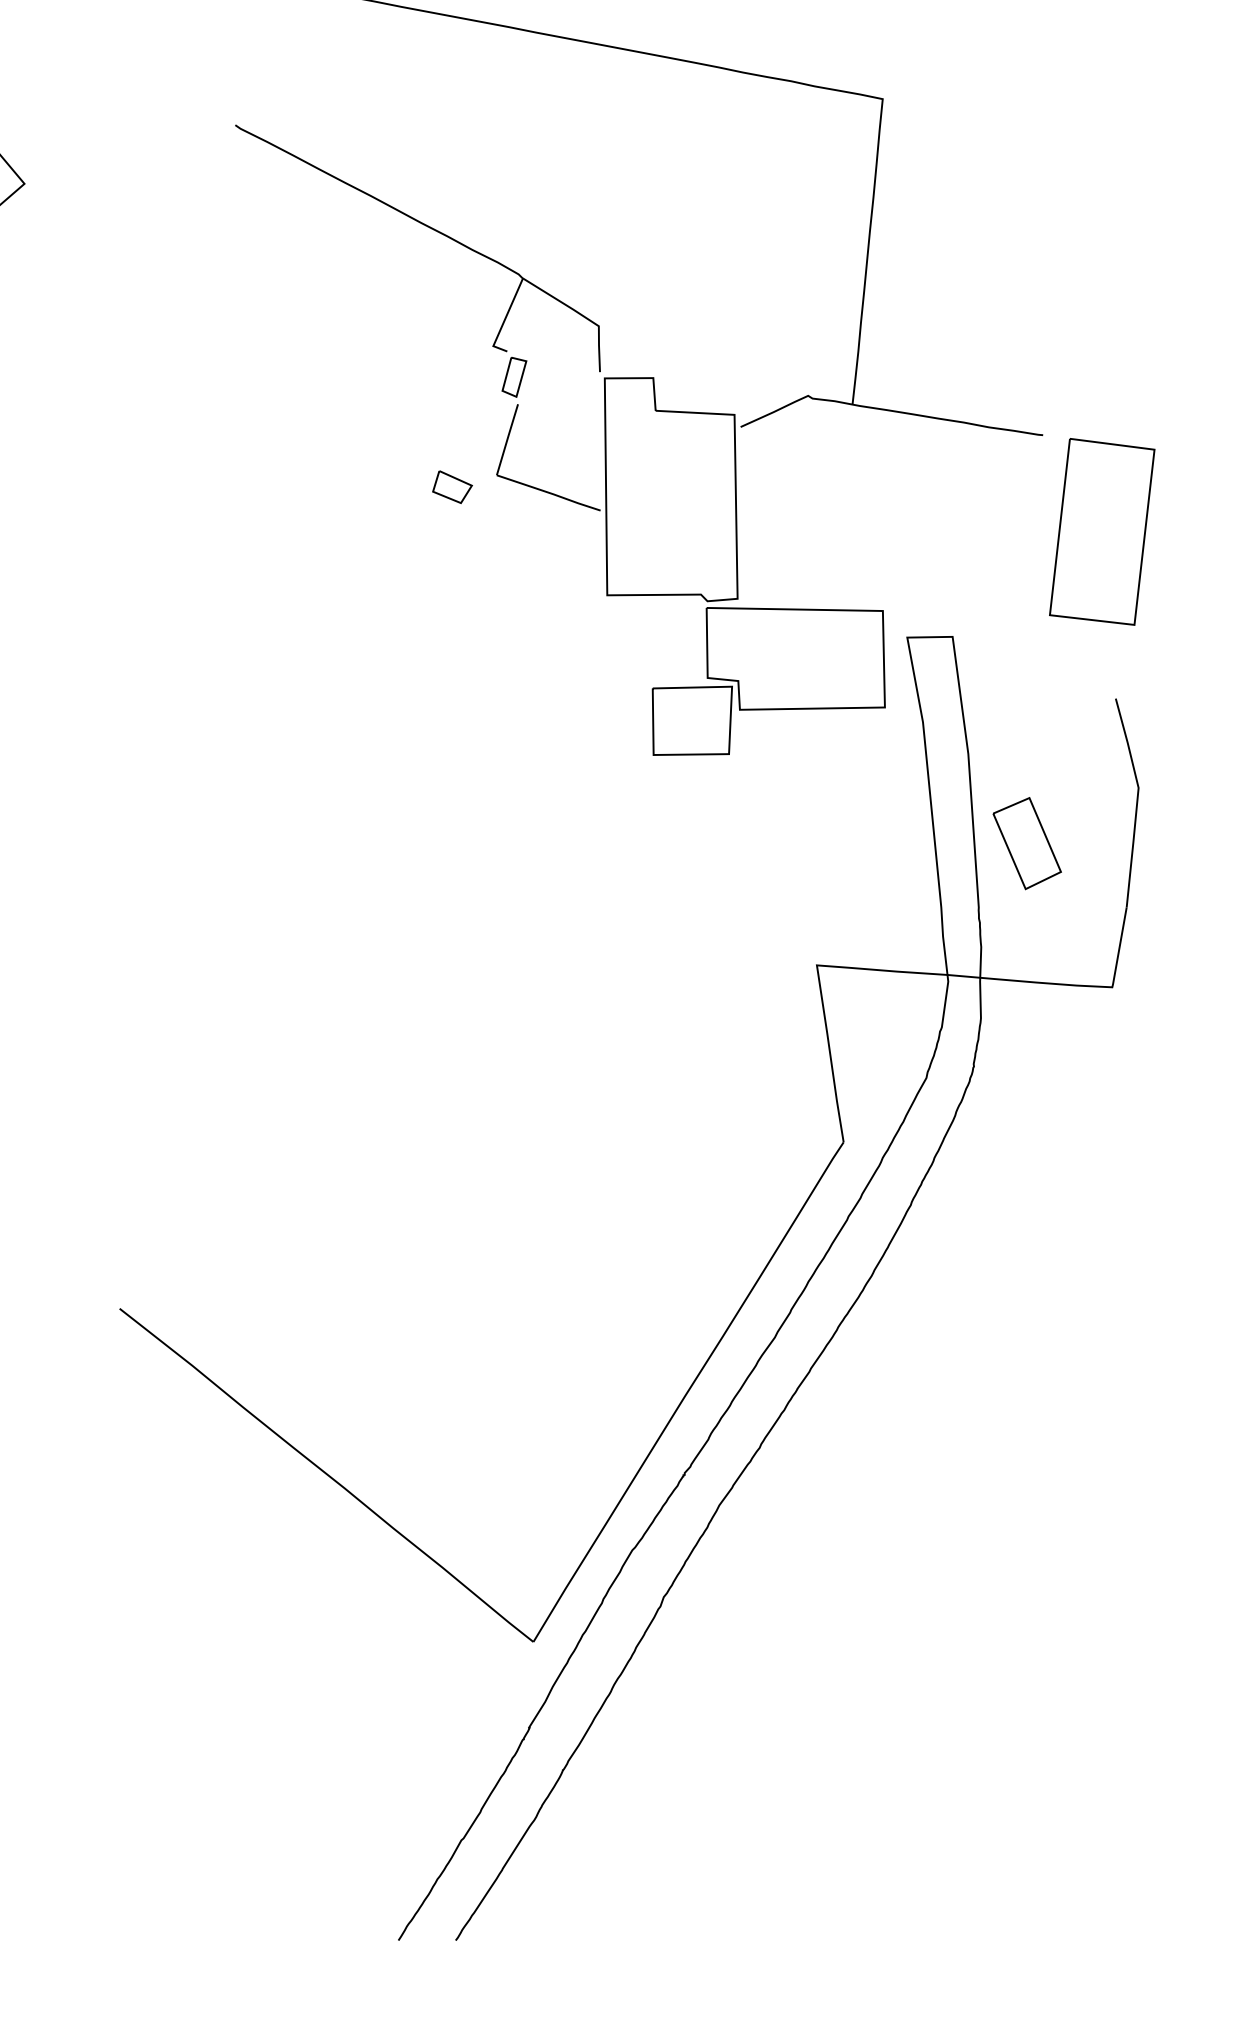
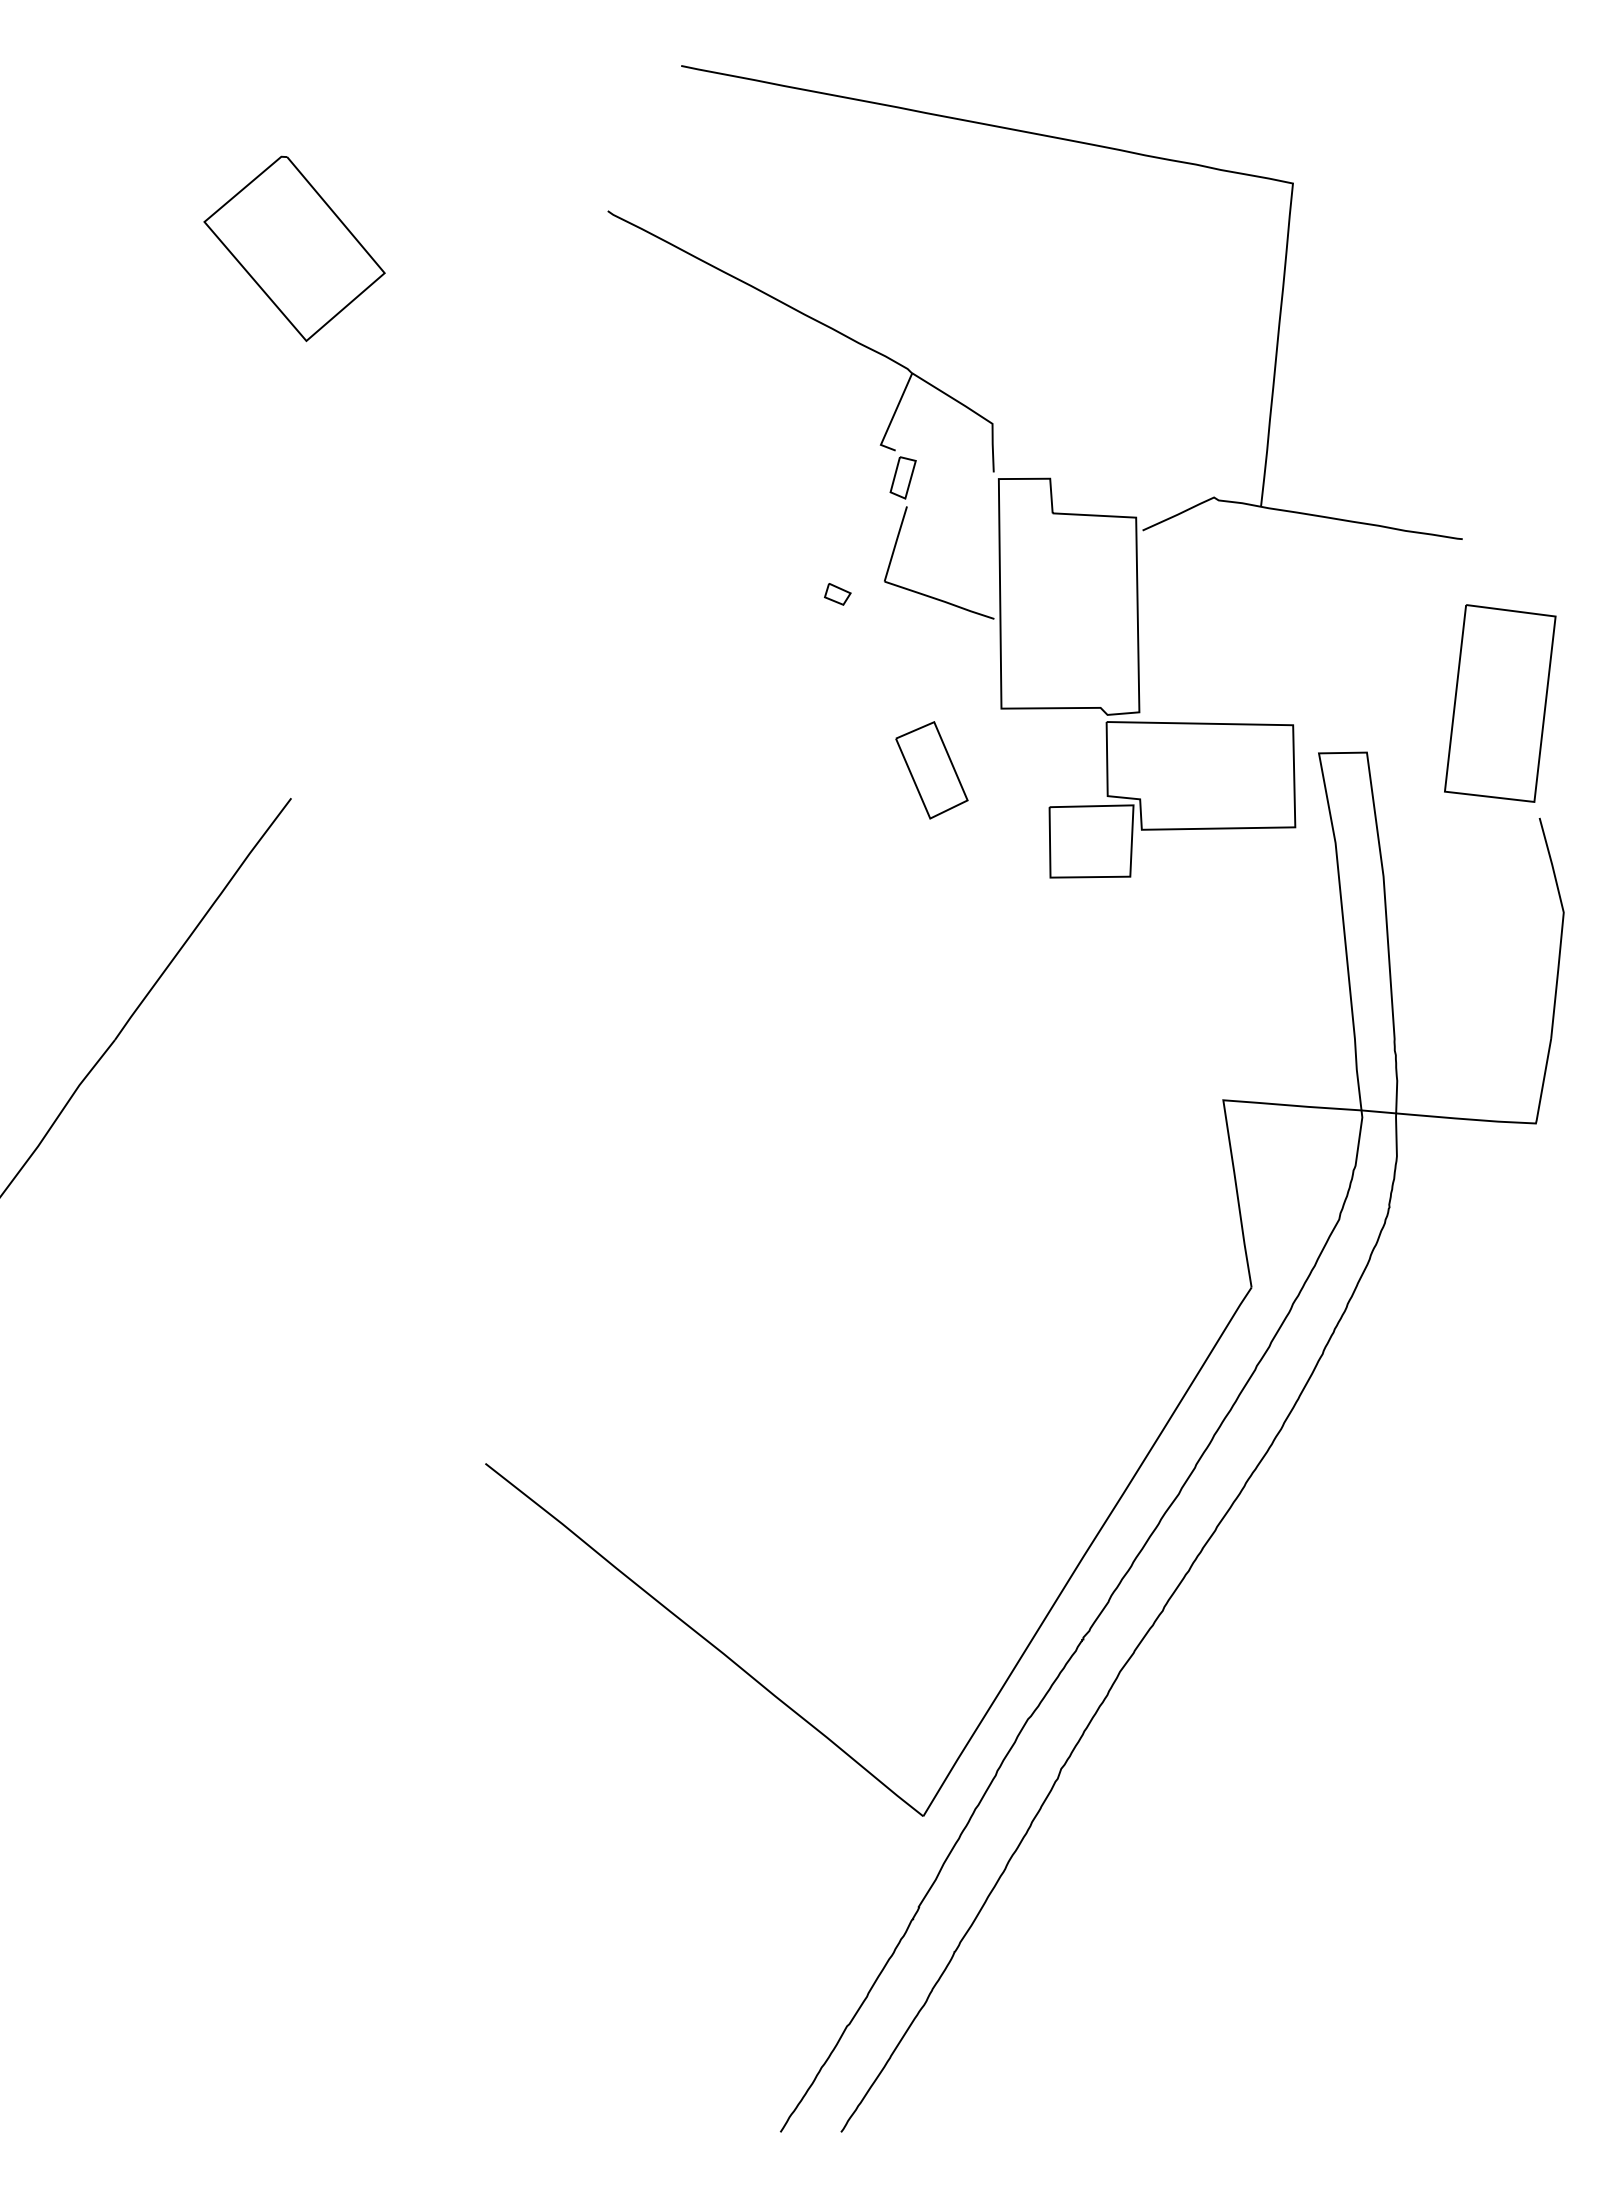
part: (452, 487) -> (837, 594), size x0.62
part: (1102, 531) -> (1500, 703), moved
part: (1026, 843) -> (931, 770), moved

